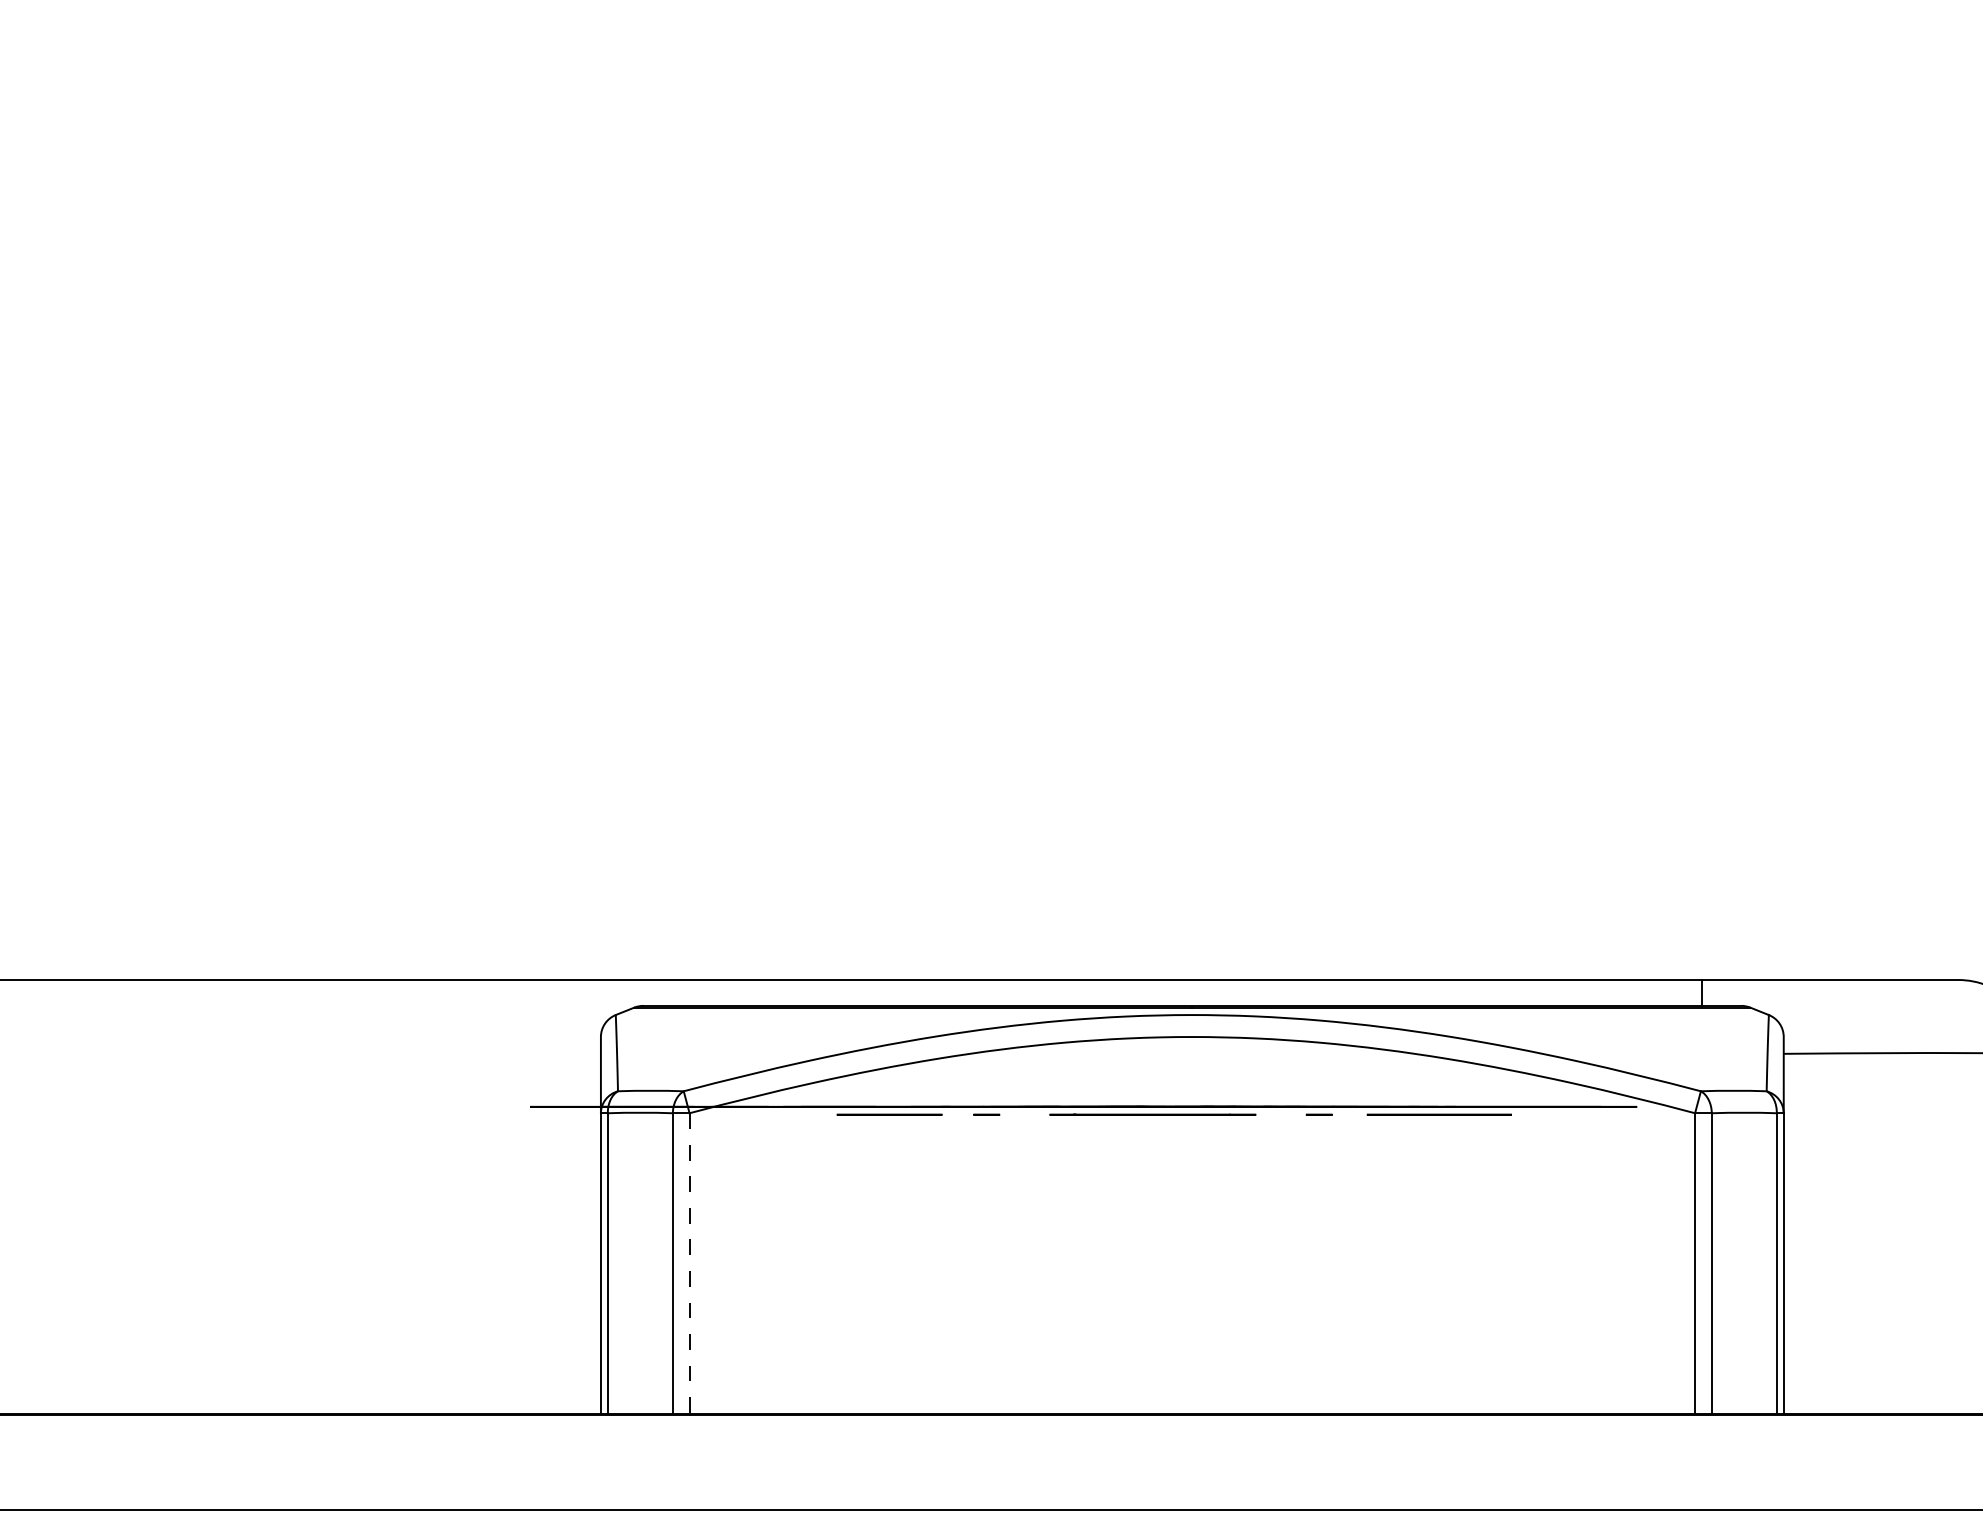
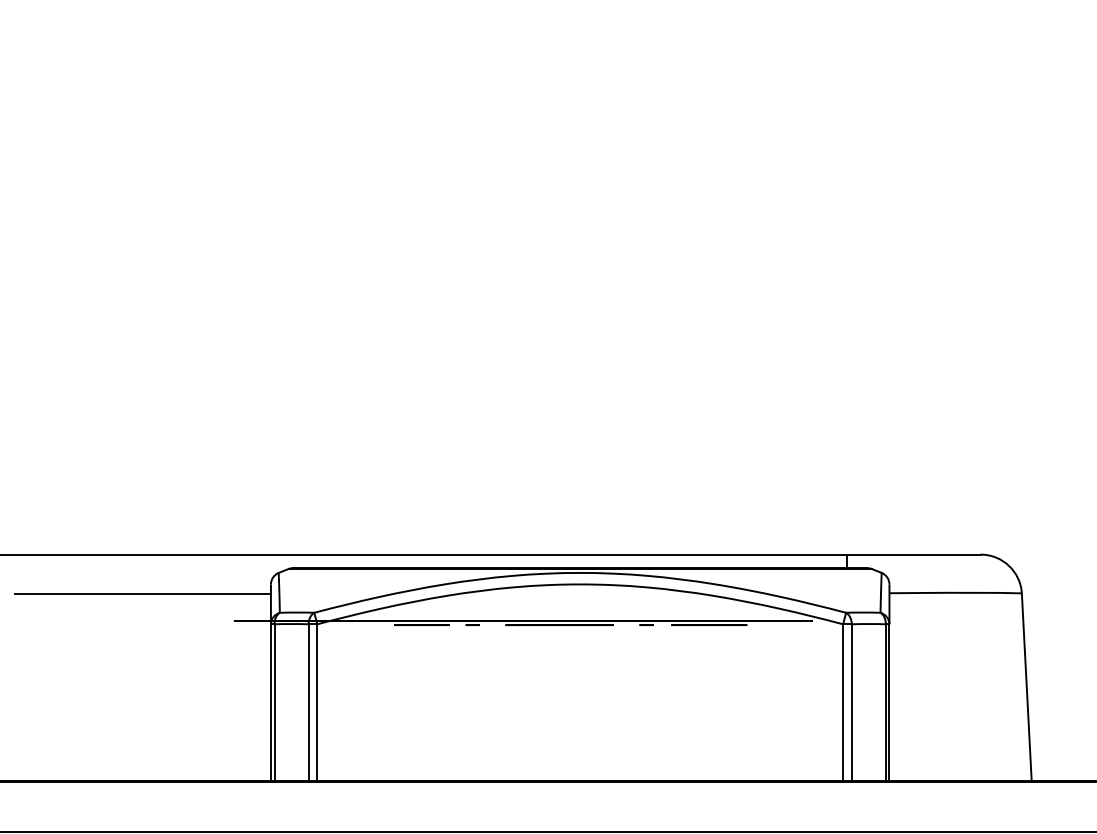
line: (355, 1054) -> (142, 593), added
line: (689, 1262) -> (317, 702), dashed -> solid

